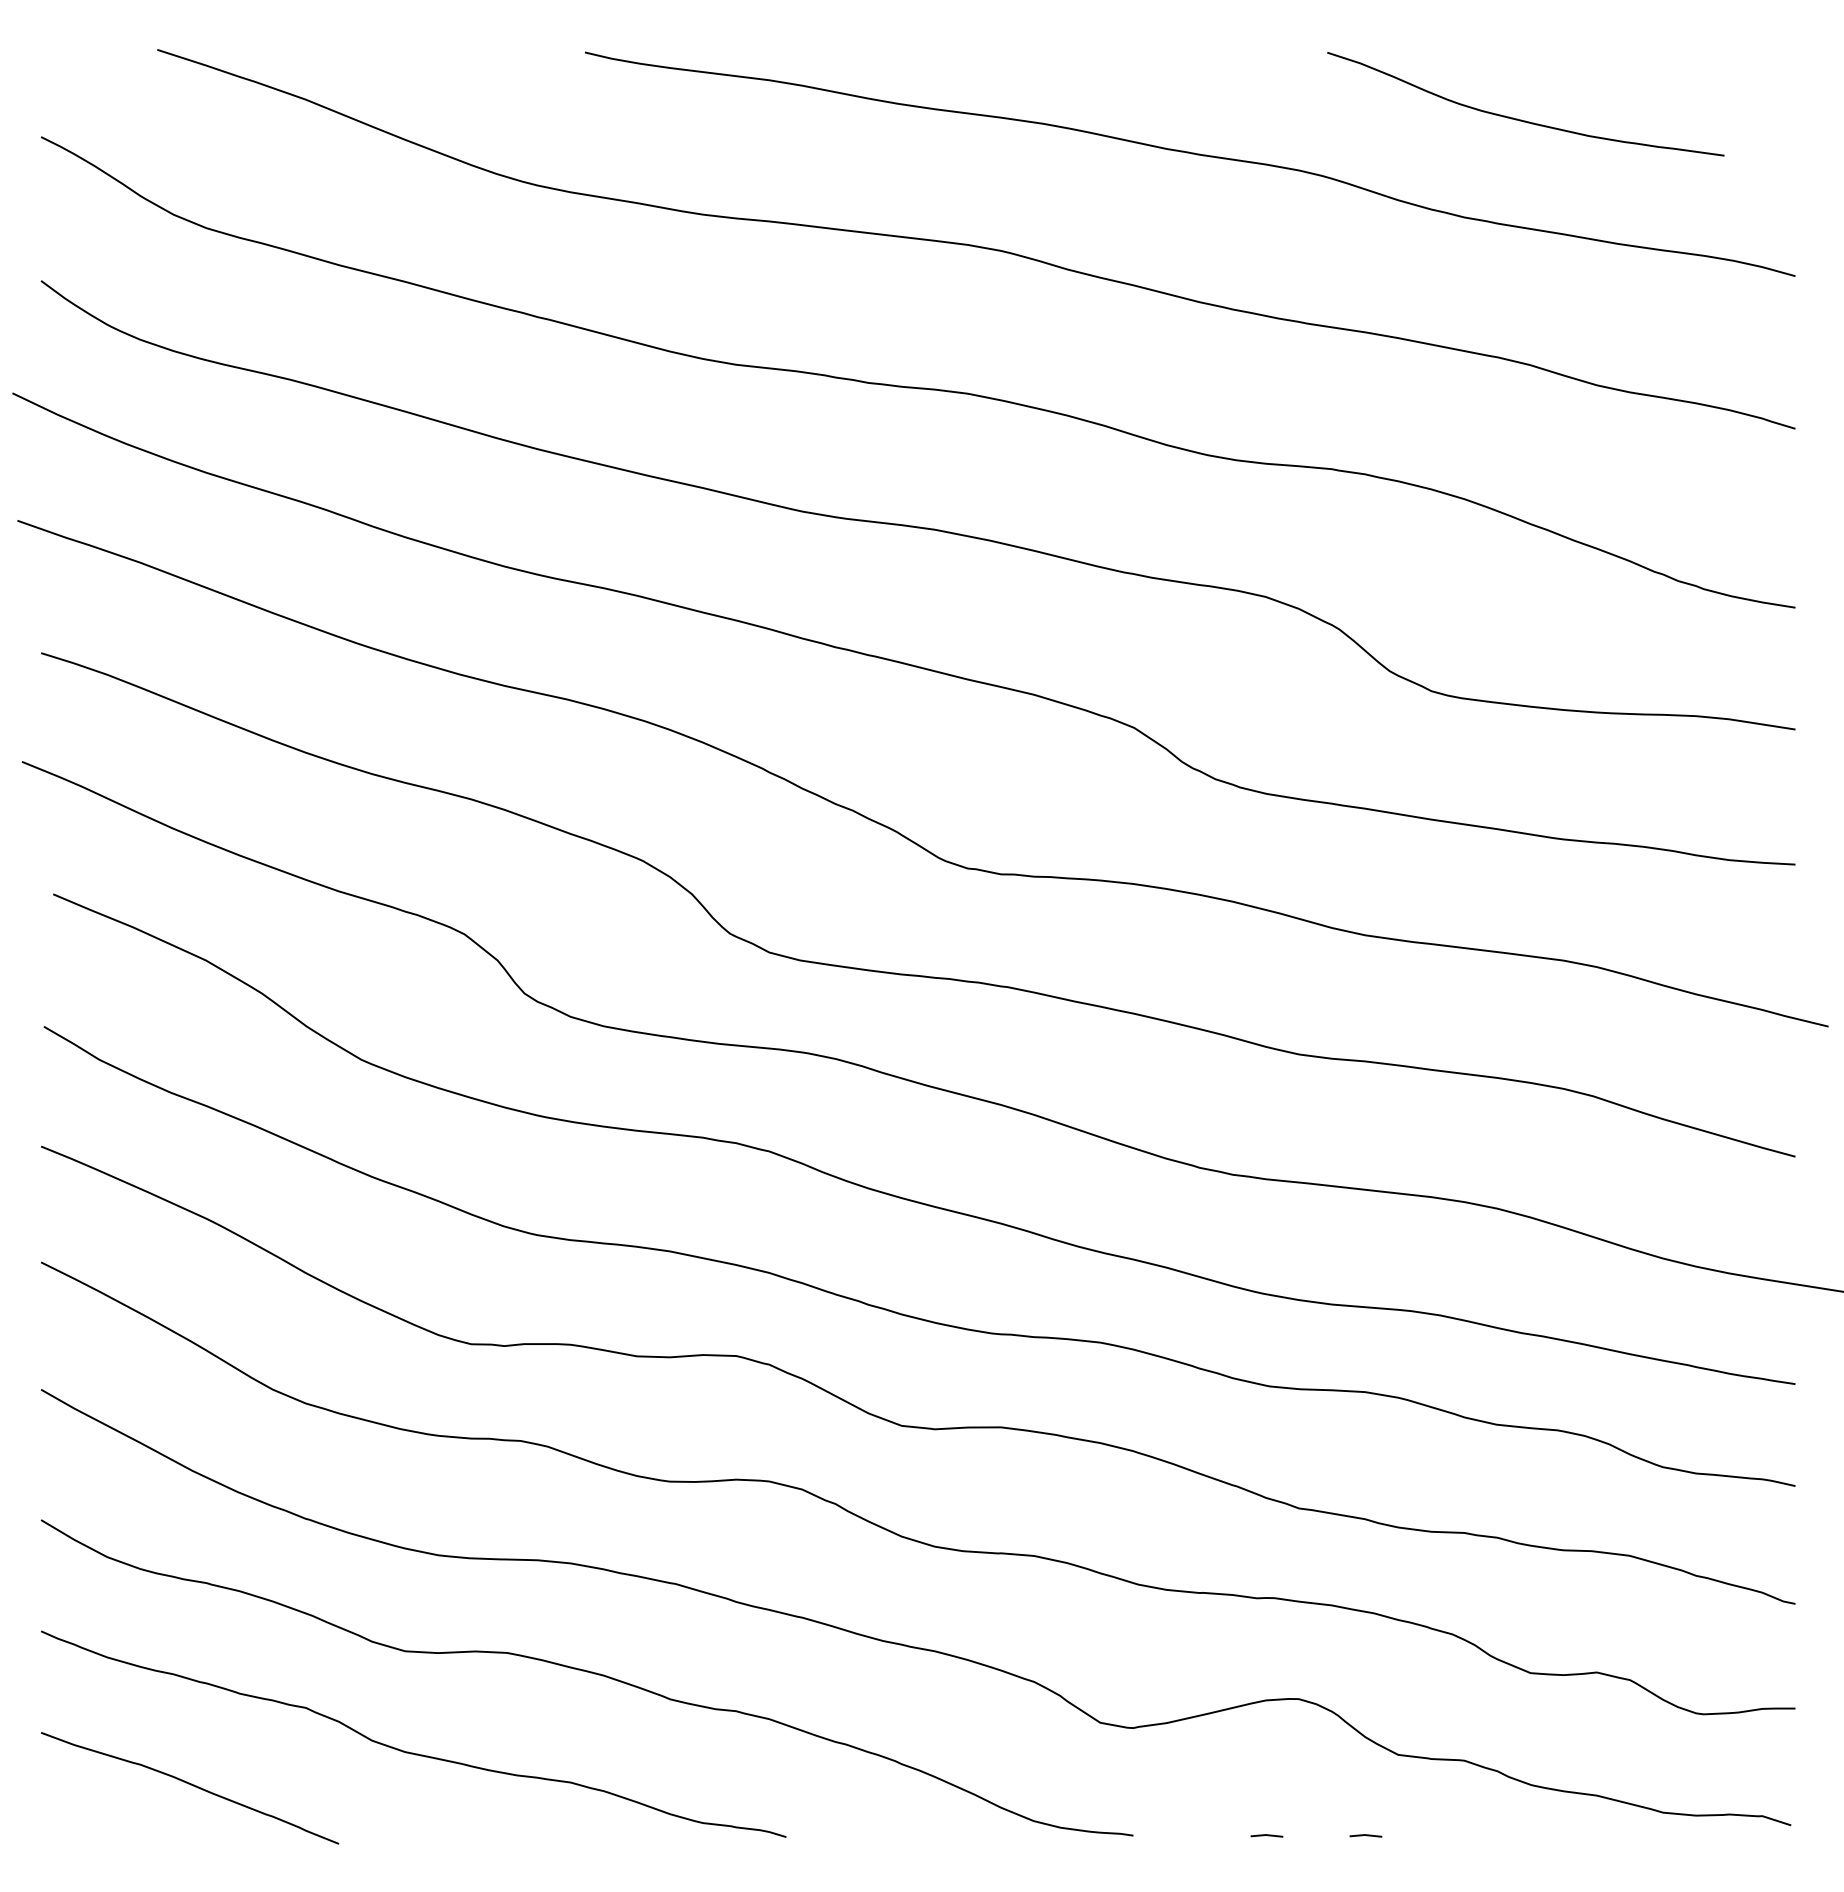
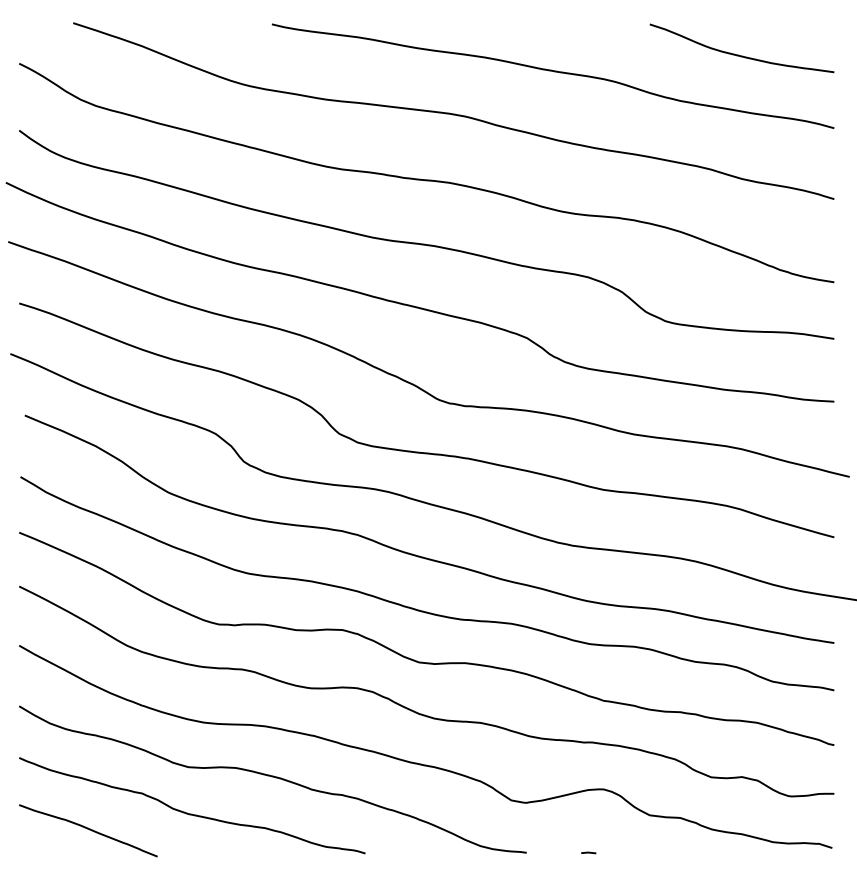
curve: (1518, 117) -> (738, 54), moved
line: (1365, 1834) -> (634, 852), removed

